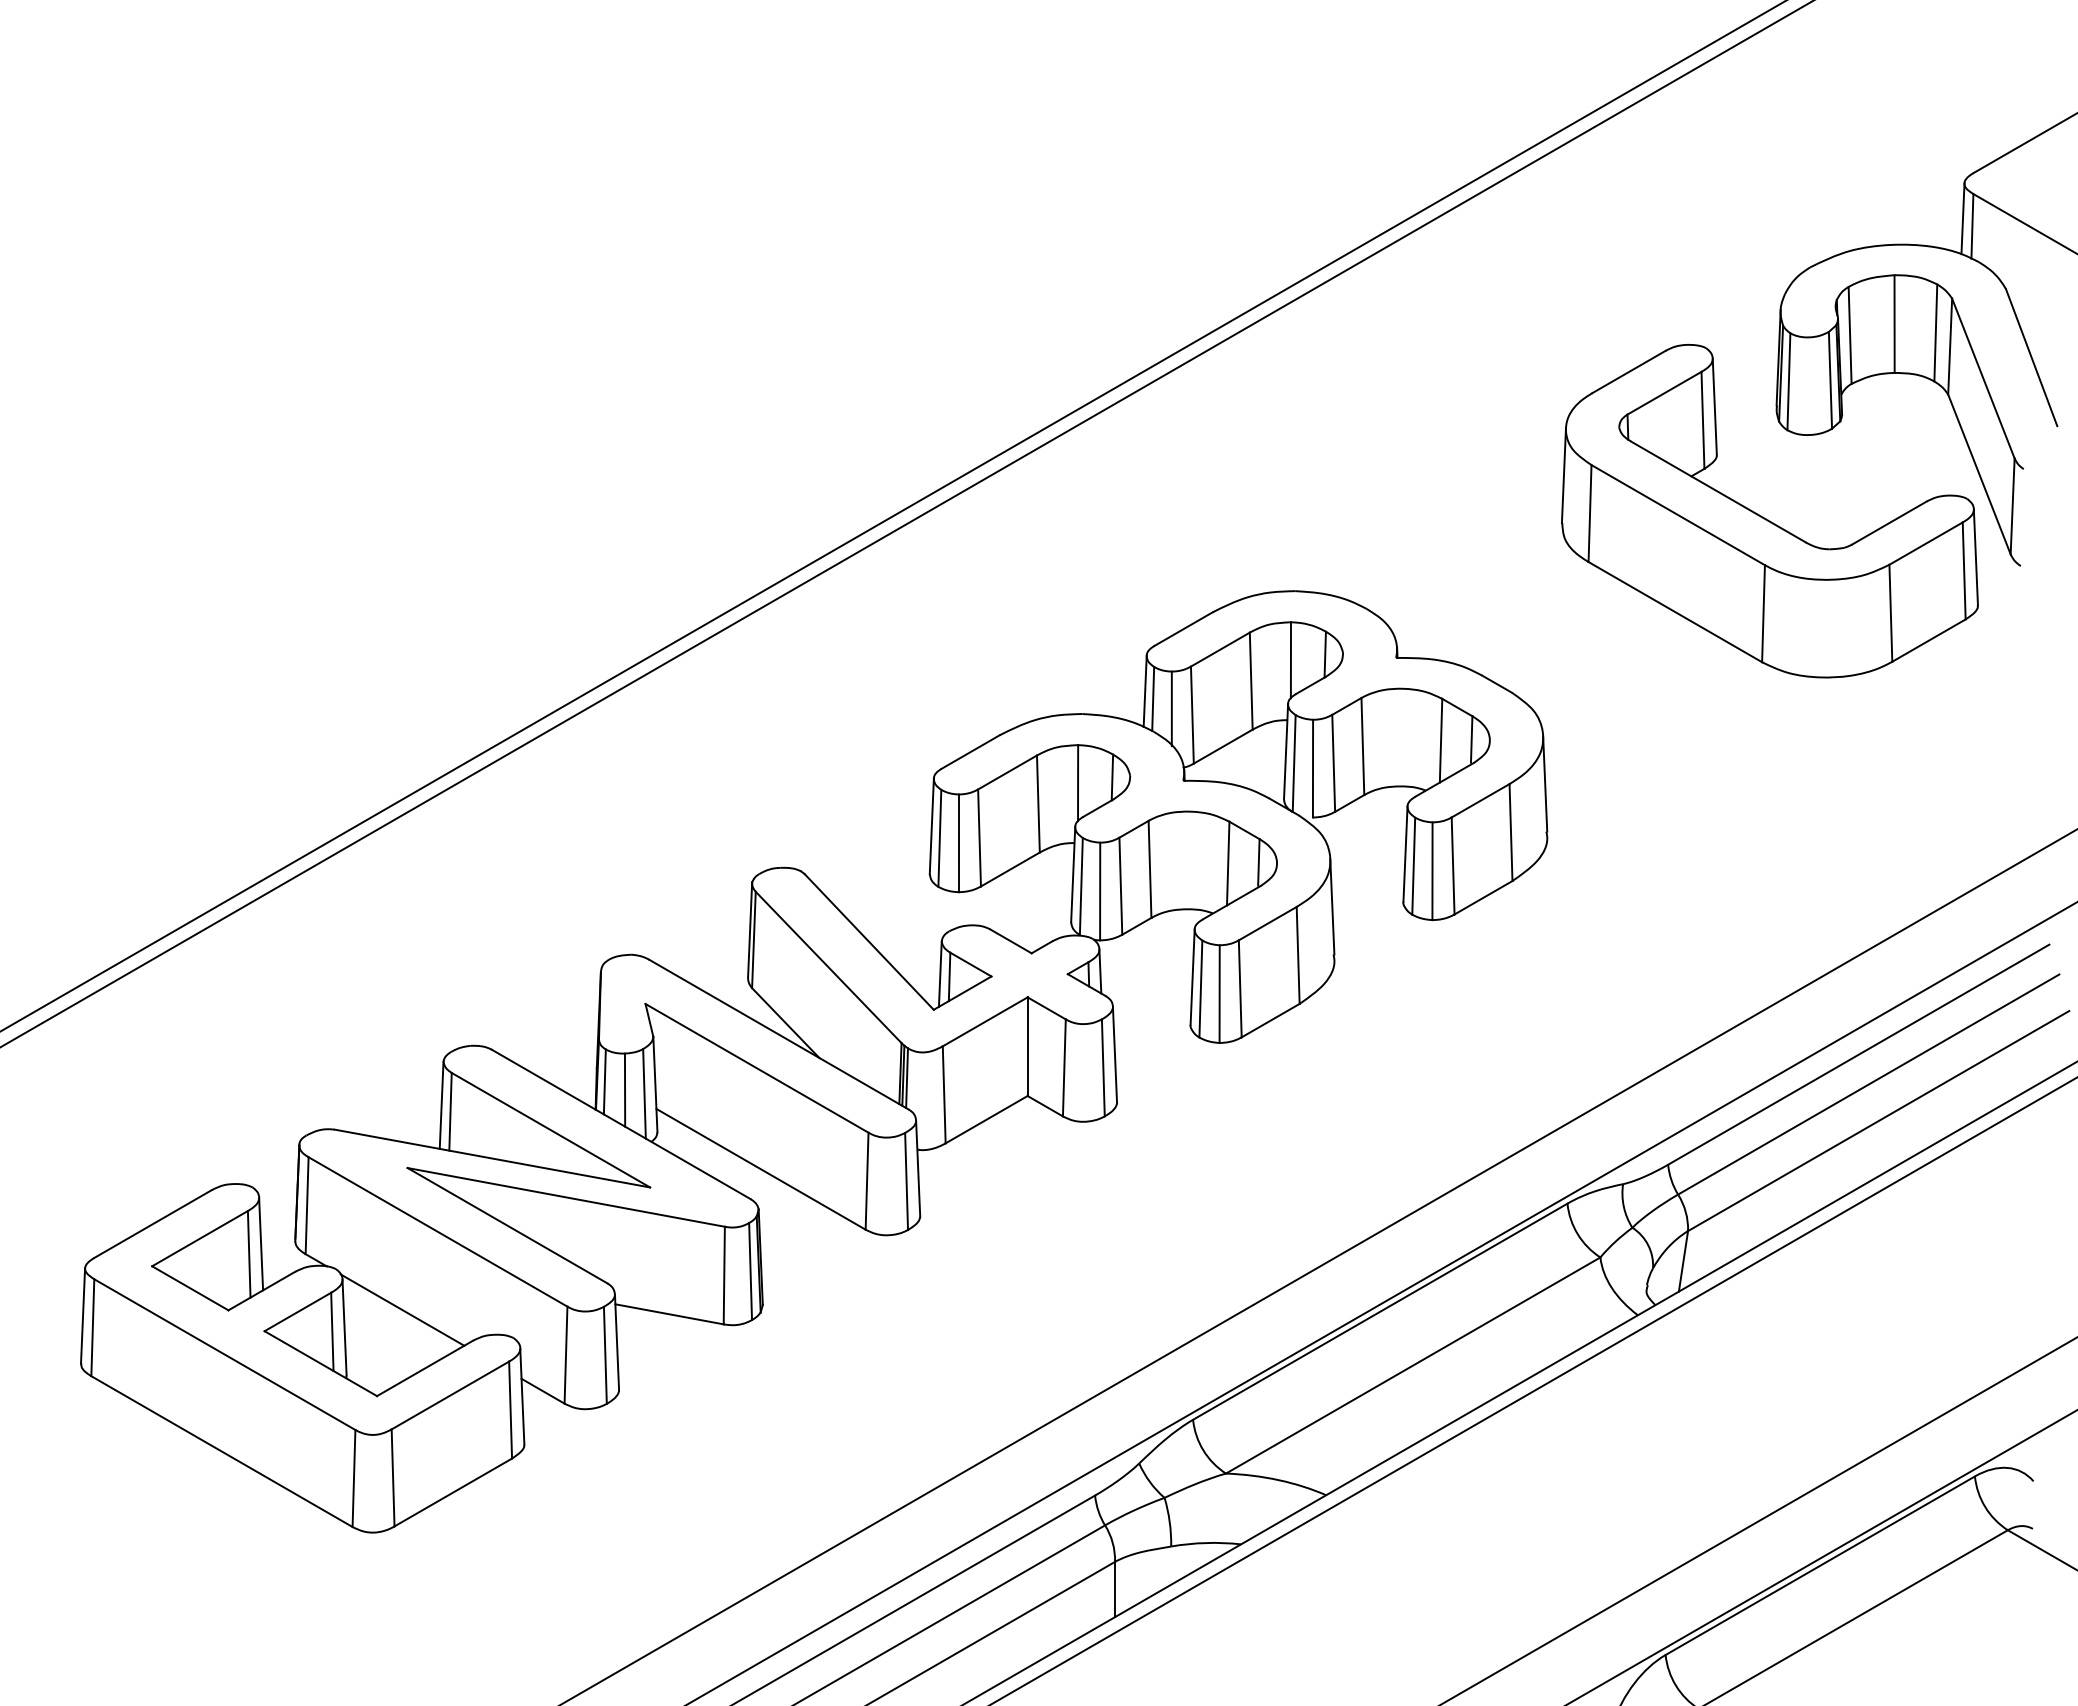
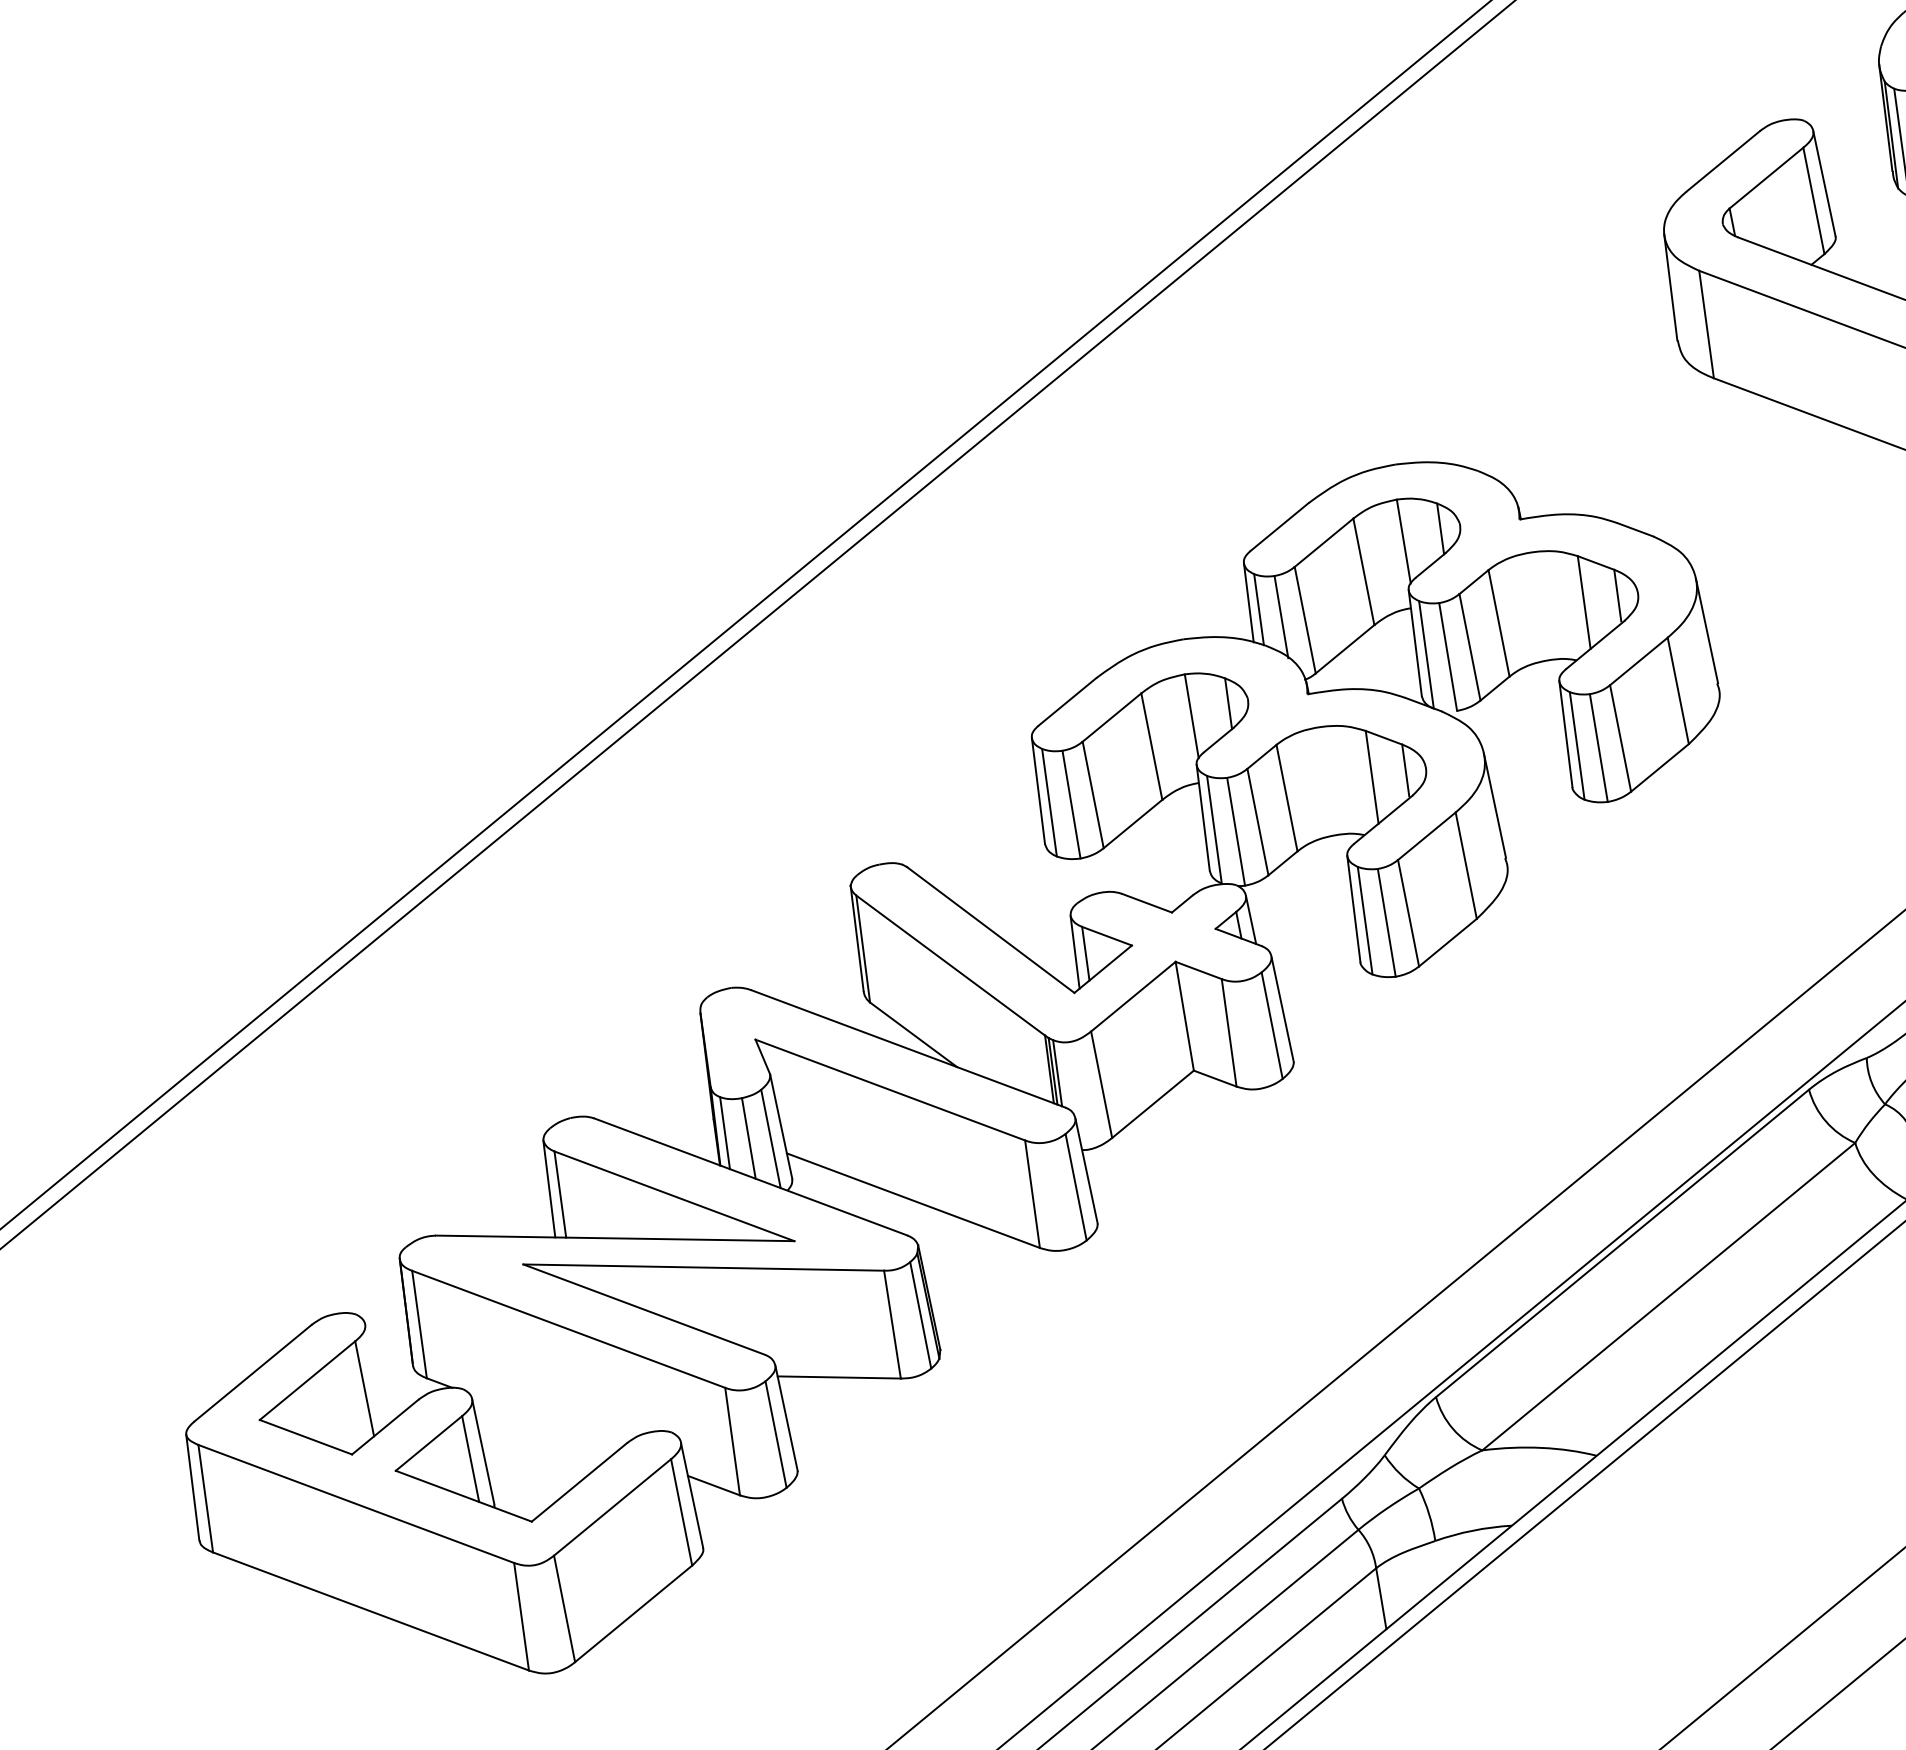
line: (261, 1244) -> (376, 1375), removed
line: (402, 1309) -> (543, 1421), removed

